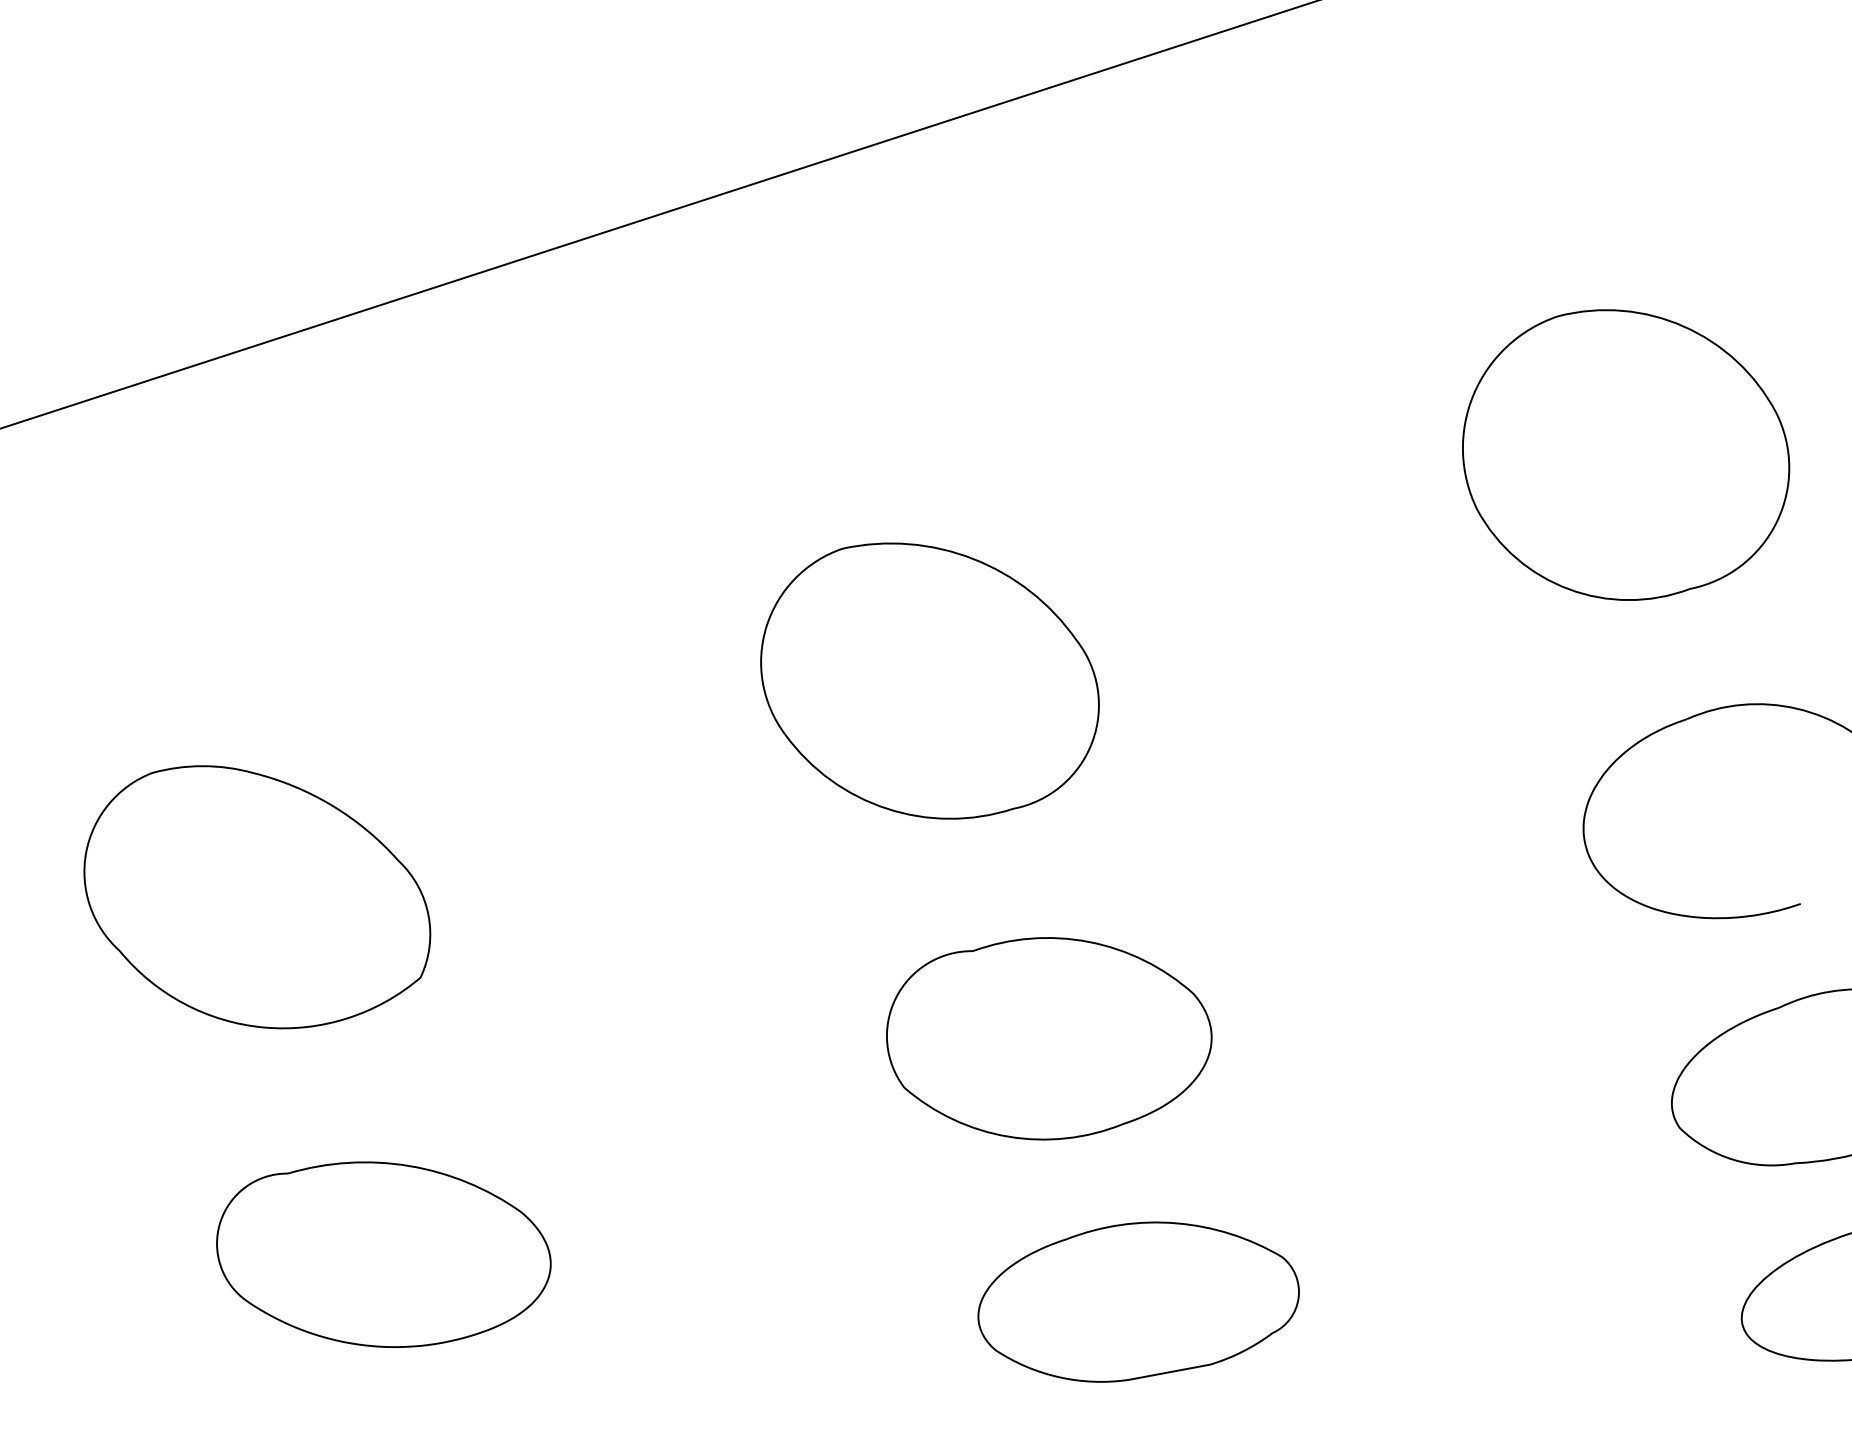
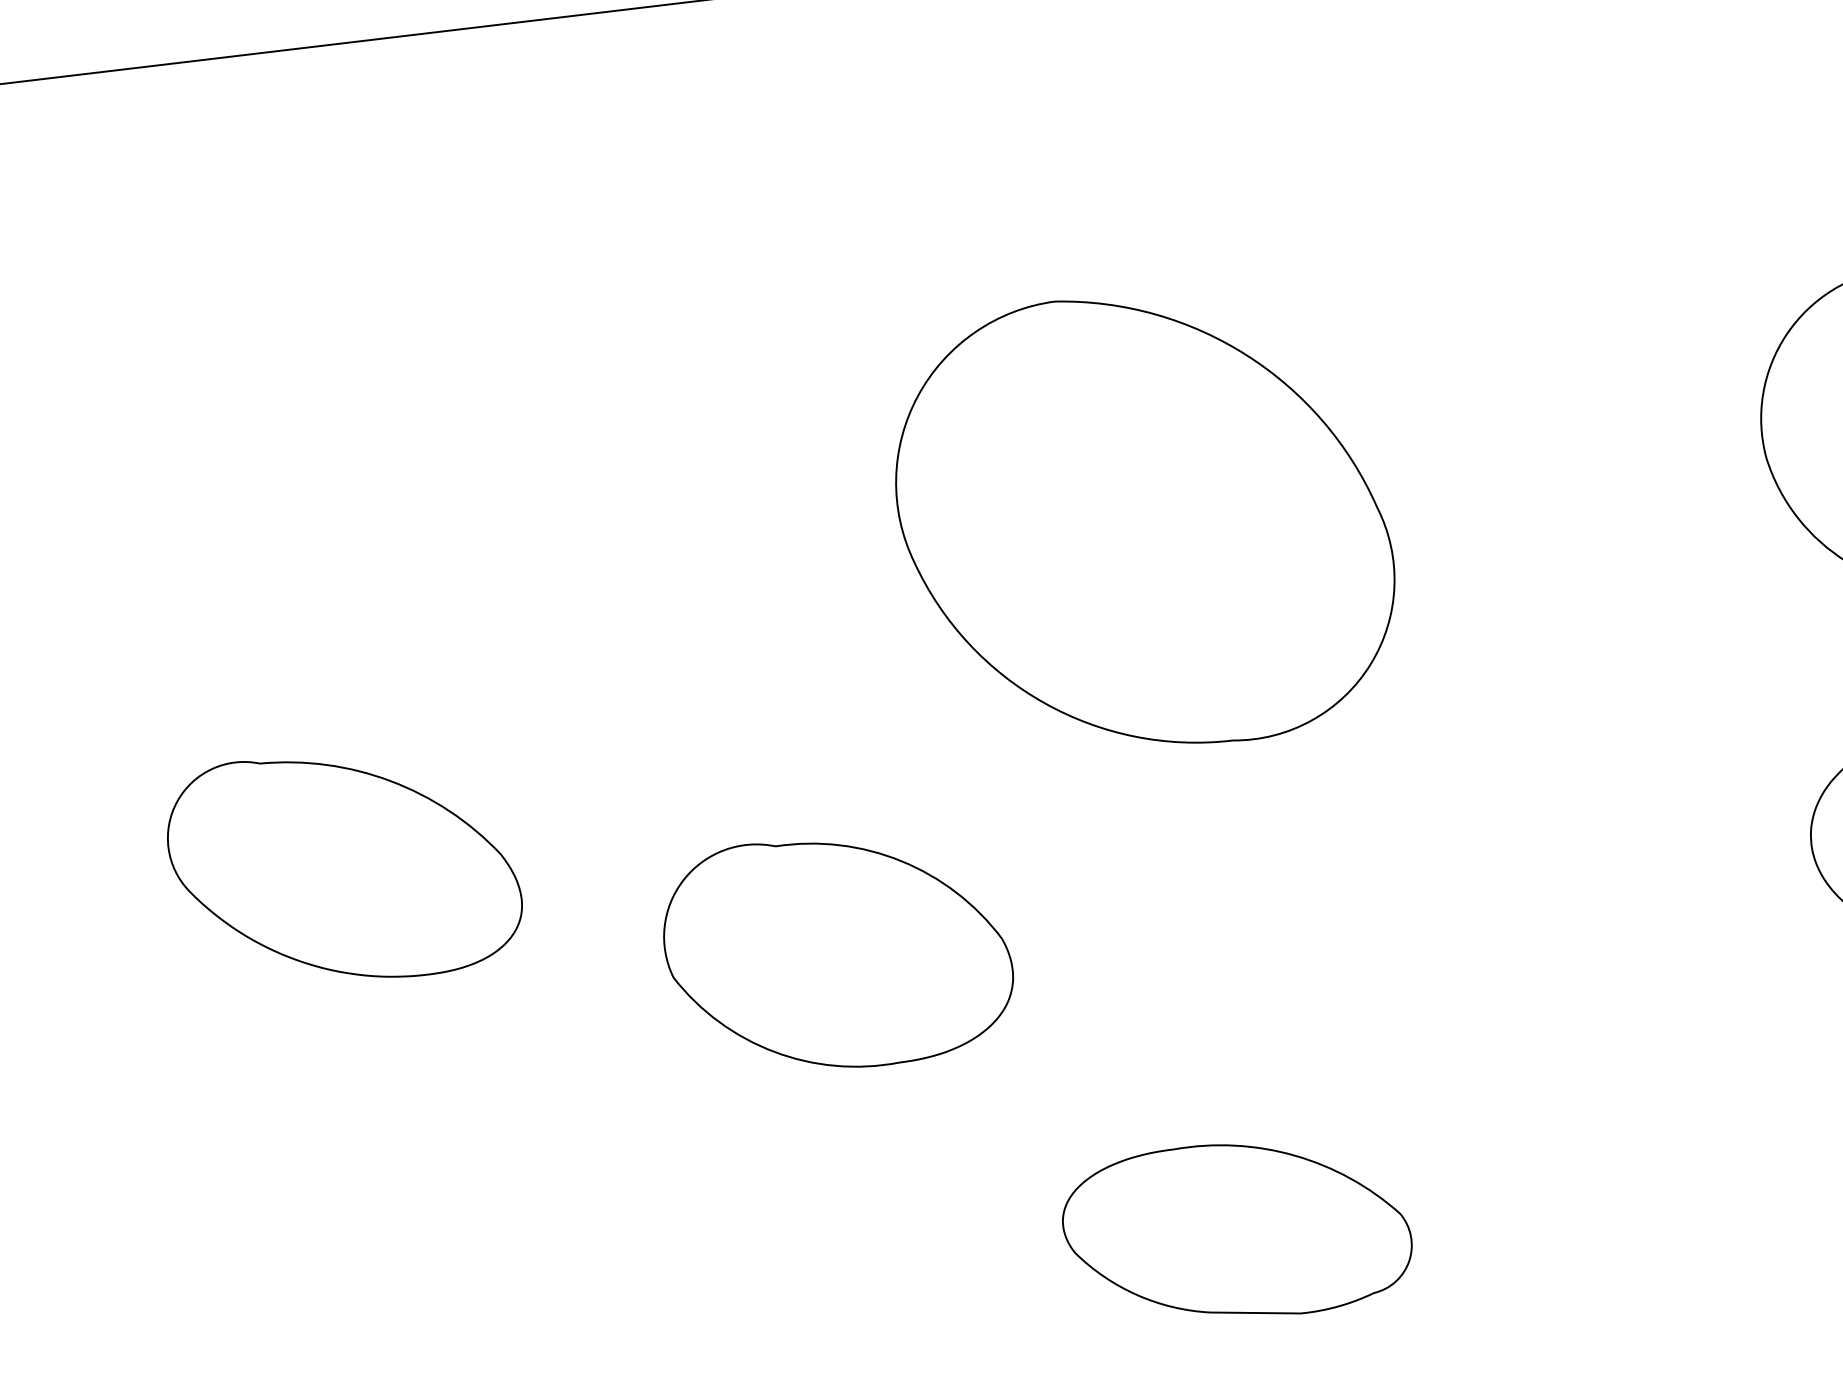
part: (929, 680) -> (1145, 524), size x1.4
part: (257, 897) -> (383, 613), removed
part: (1049, 1038) -> (838, 955), moved
part: (383, 1254) -> (344, 870), moved

